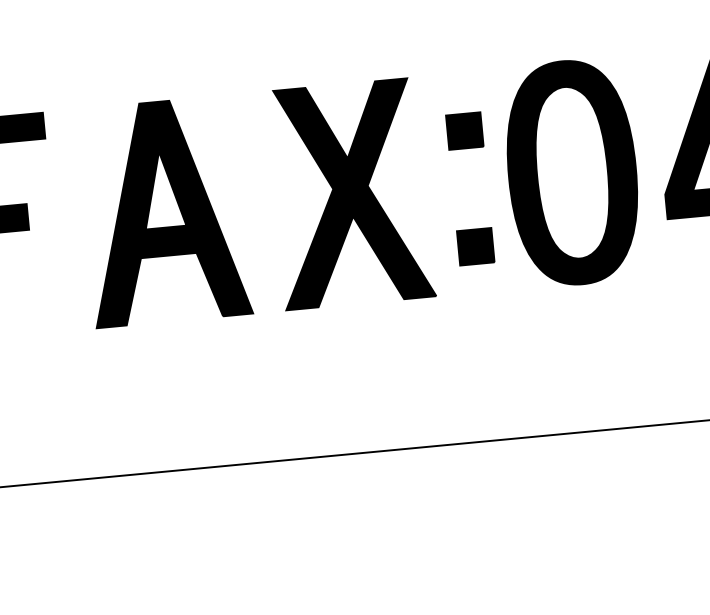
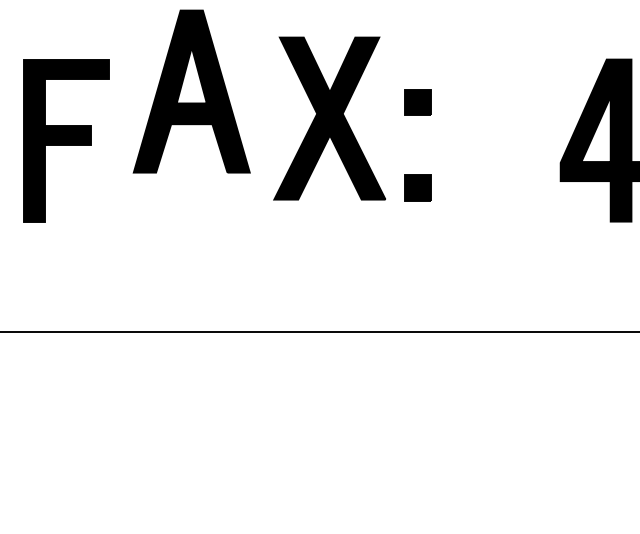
part: (571, 172) -> (493, 140), removed
part: (350, 193) -> (329, 118), moved
part: (164, 211) -> (191, 91), moved

